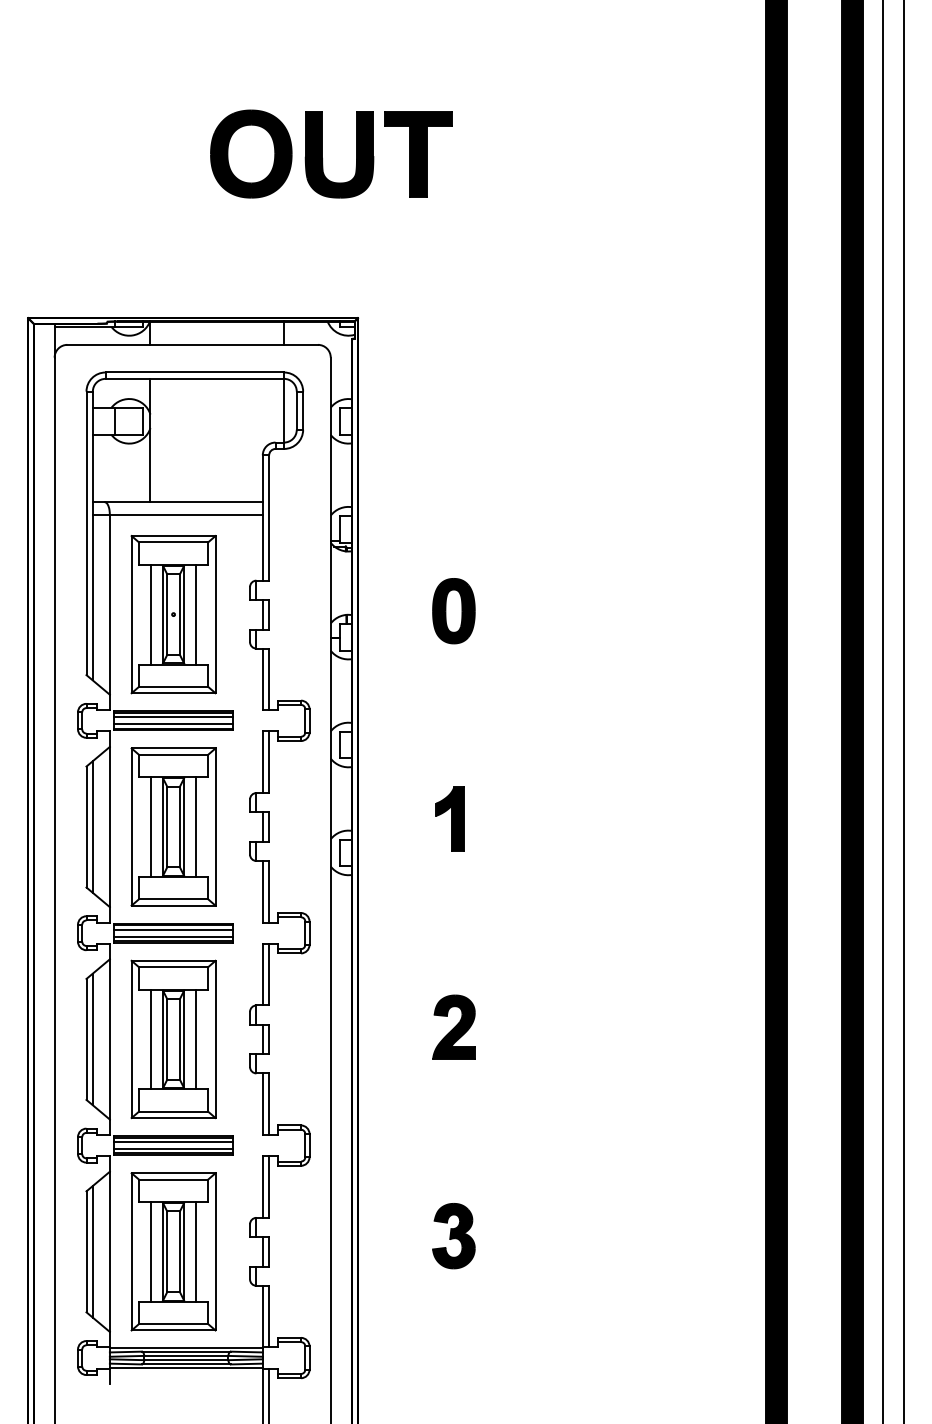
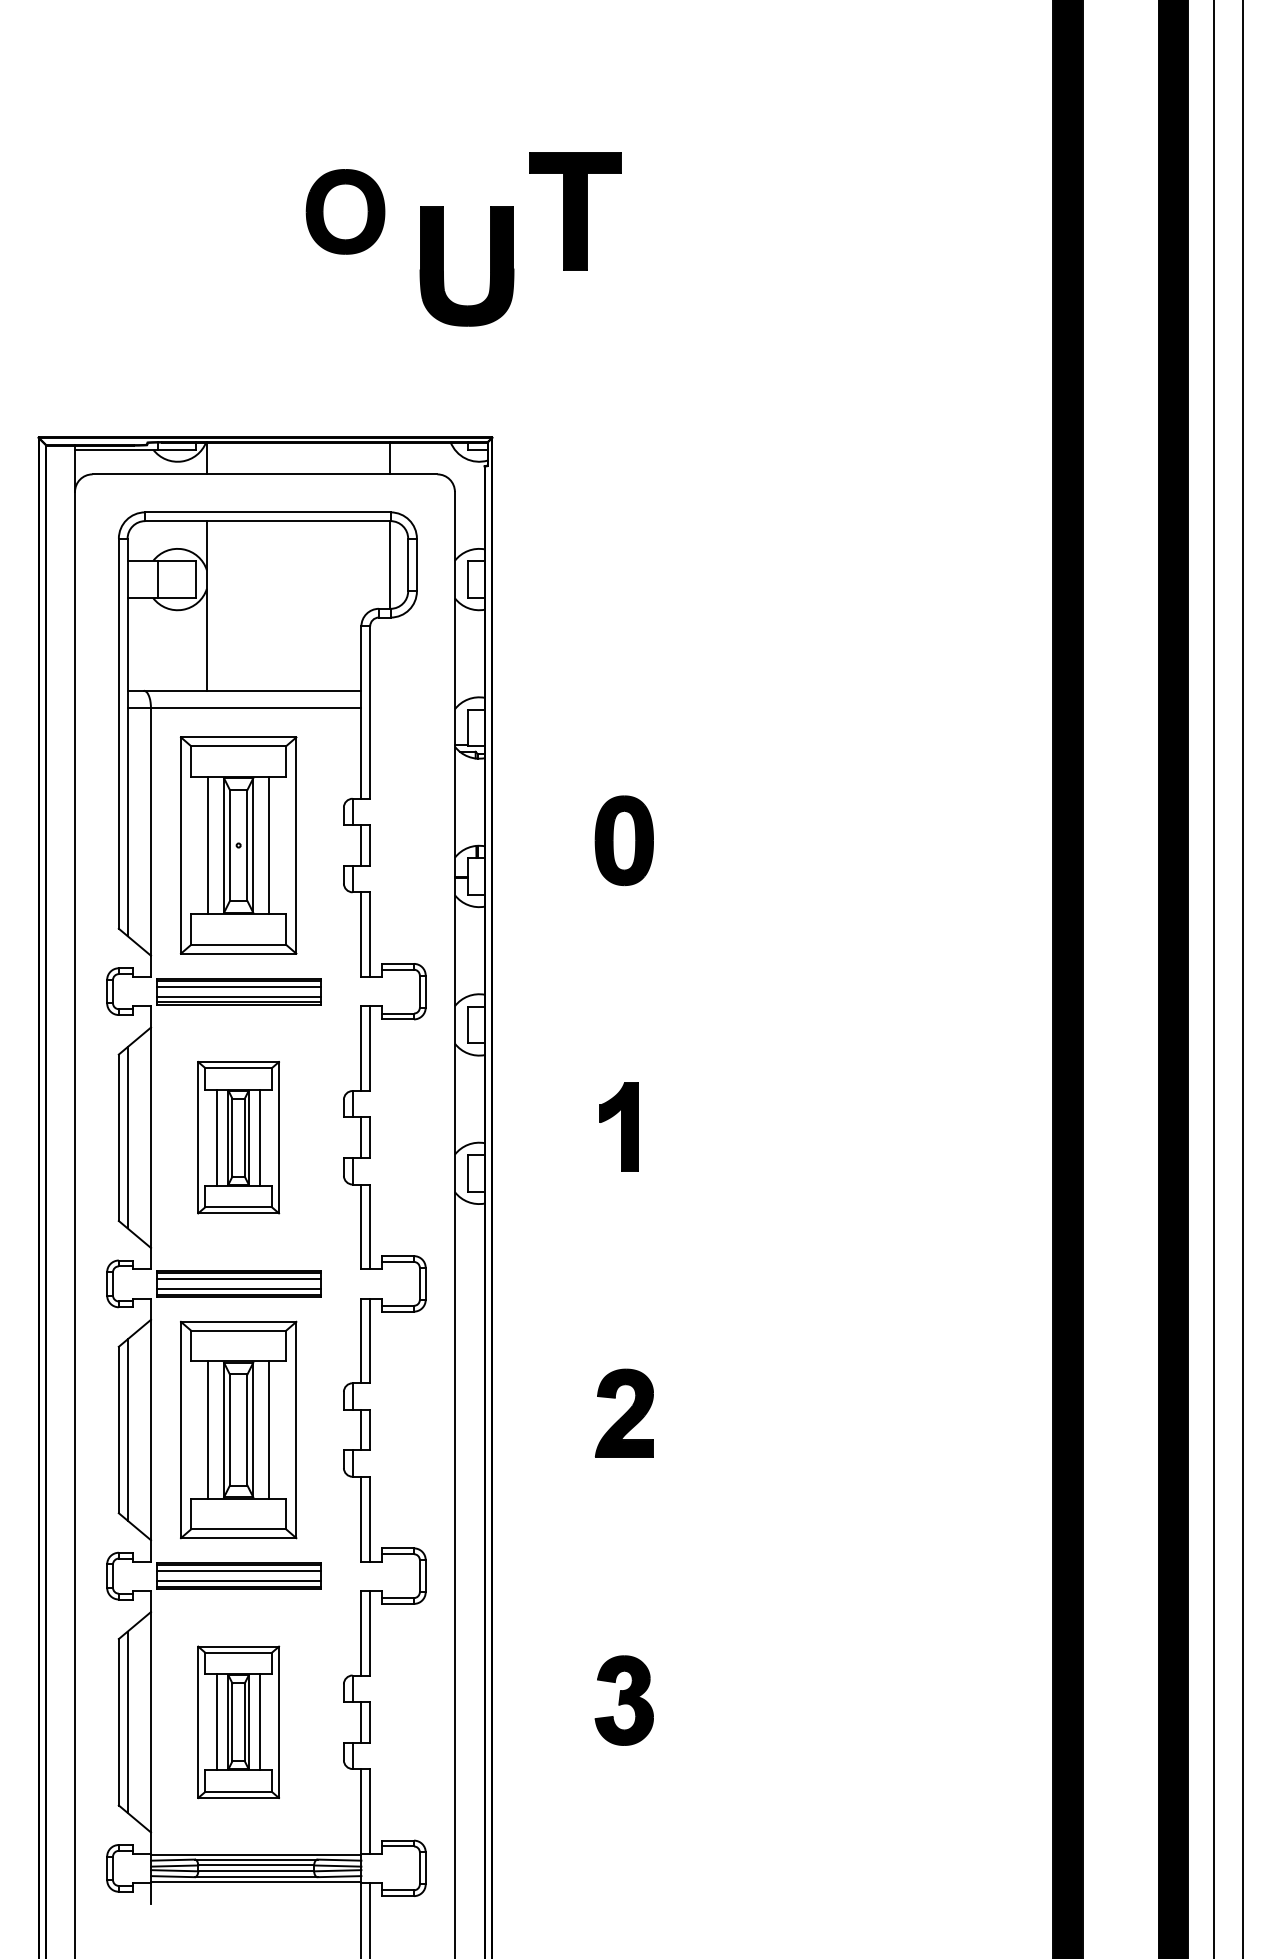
part: (251, 153) -> (345, 211), size x0.7
part: (322, 154) -> (443, 266), moved
part: (173, 826) -> (238, 1137), size x0.7
part: (173, 1252) -> (238, 1722), size x0.7

